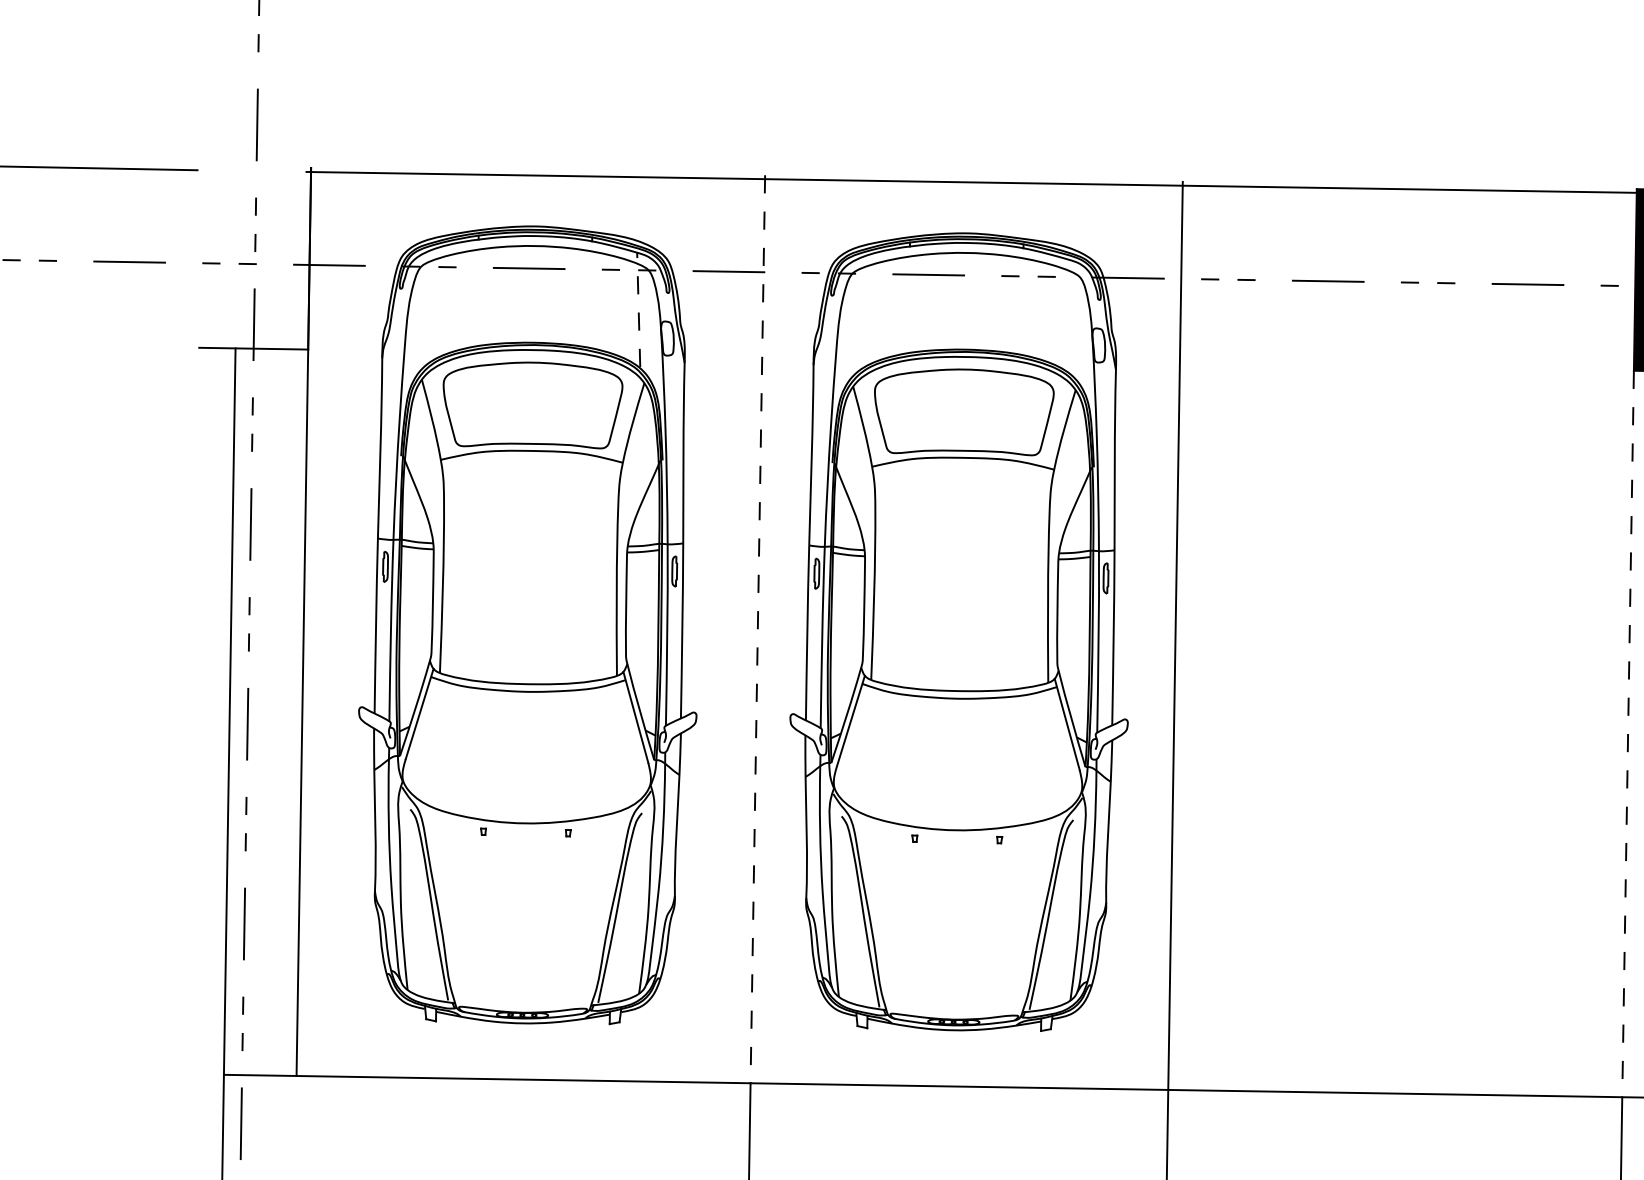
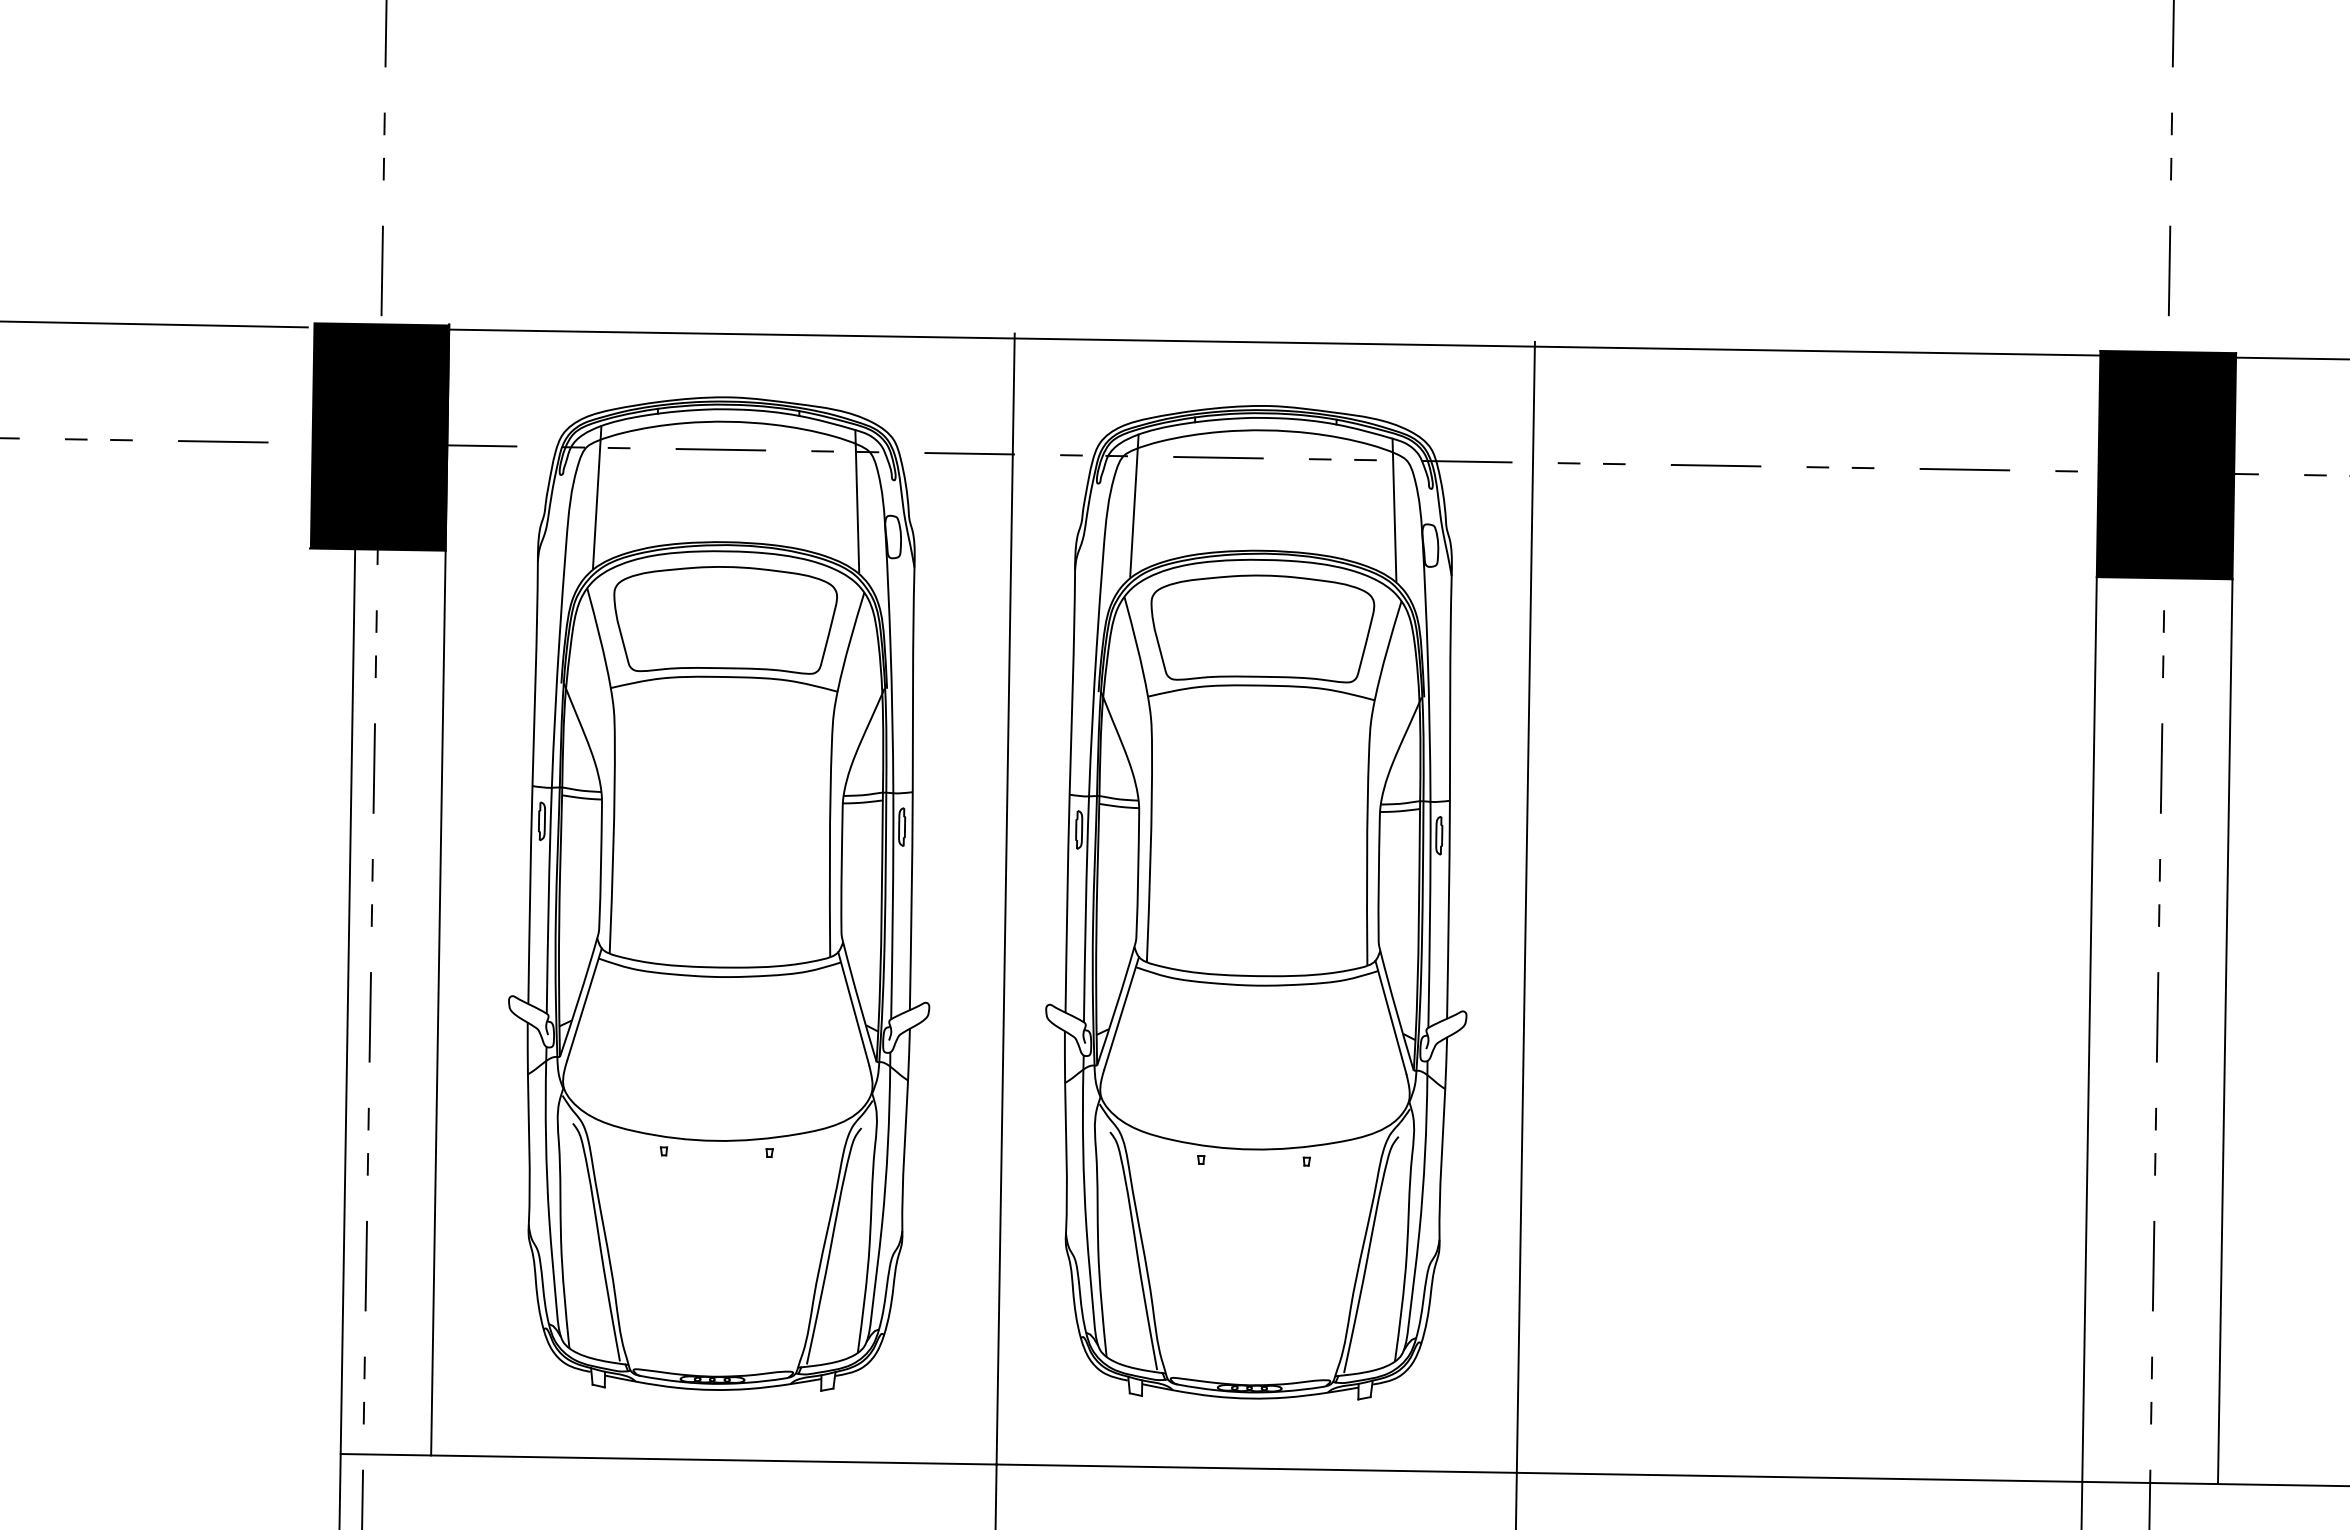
fill: (255, 257) -> (379, 436), added
line: (430, 306) -> (597, 496), added
line: (638, 309) -> (857, 500), dashed -> solid
line: (861, 313) -> (1134, 505), added
line: (1070, 316) -> (1394, 509), added
line: (757, 629) -> (1005, 899), dashed -> solid
line: (1628, 733) -> (2089, 1029), dashed -> solid

